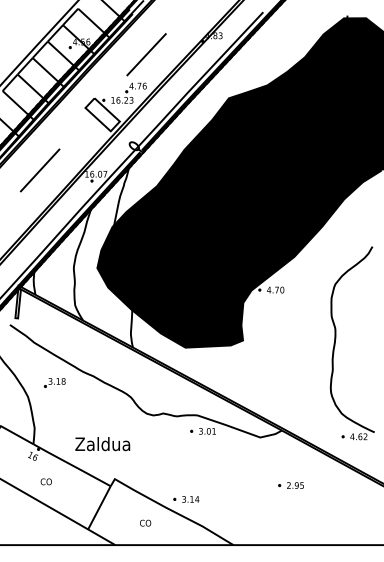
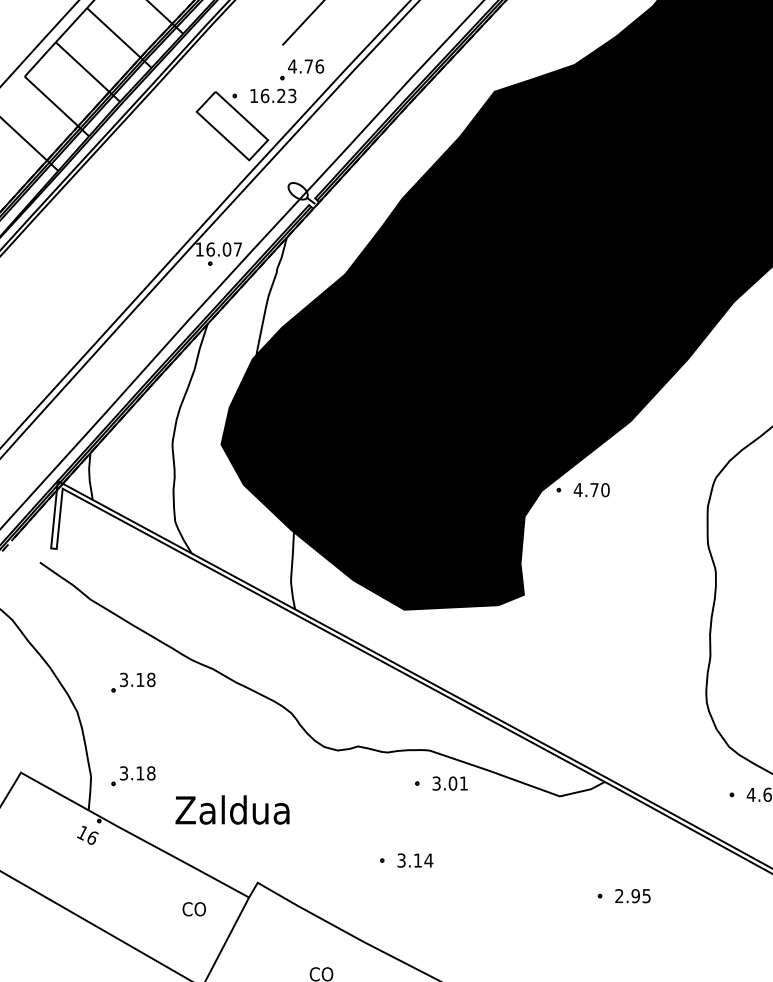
line: (39, 170) -> (101, 241), removed
part: (54, 427) -> (132, 775), added
text: (45, 481) -> (192, 908), moved
part: (186, 499) -> (406, 860), moved

